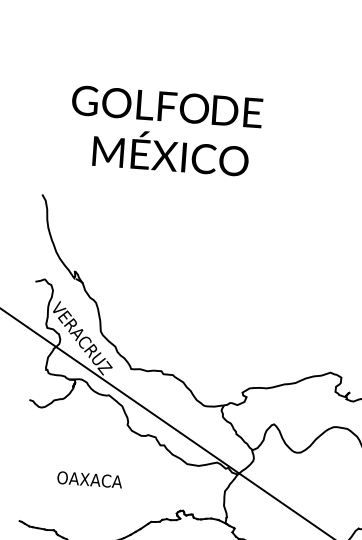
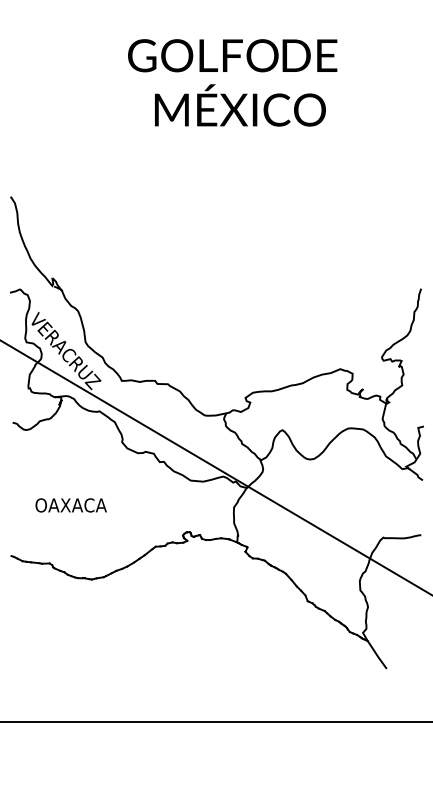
text: (165, 131) -> (232, 82), moved
text: (89, 479) -> (70, 505), moved

